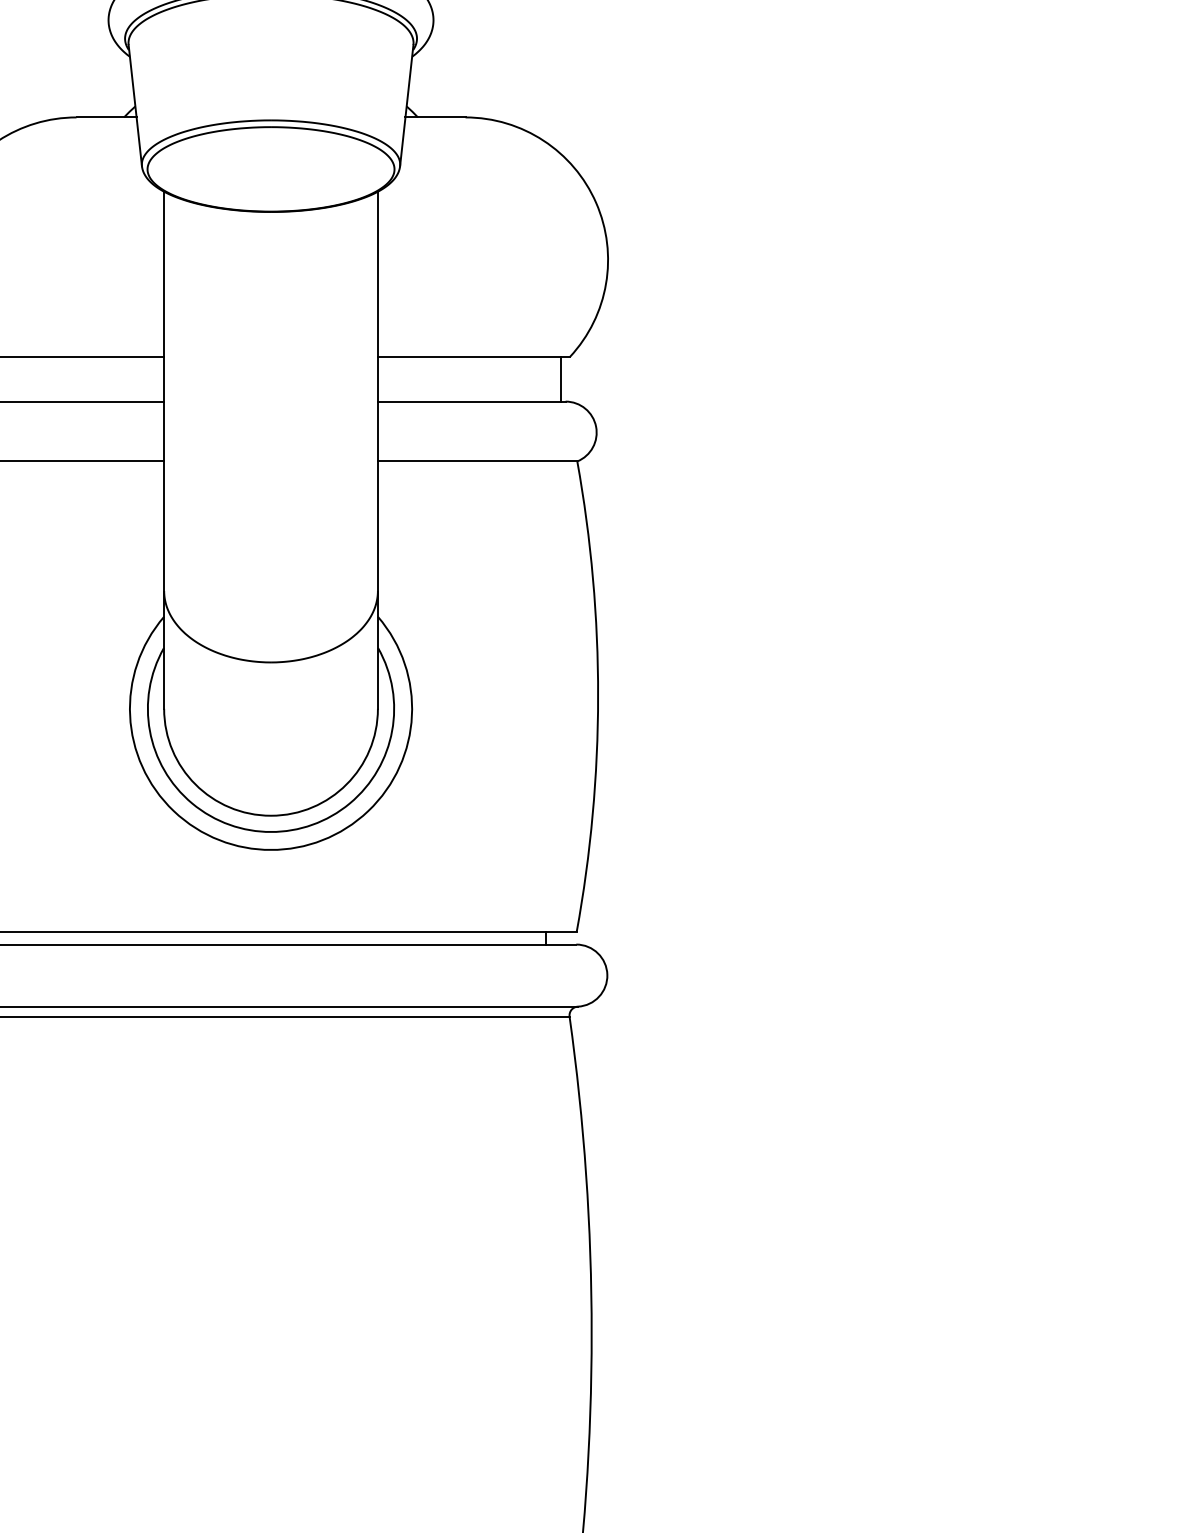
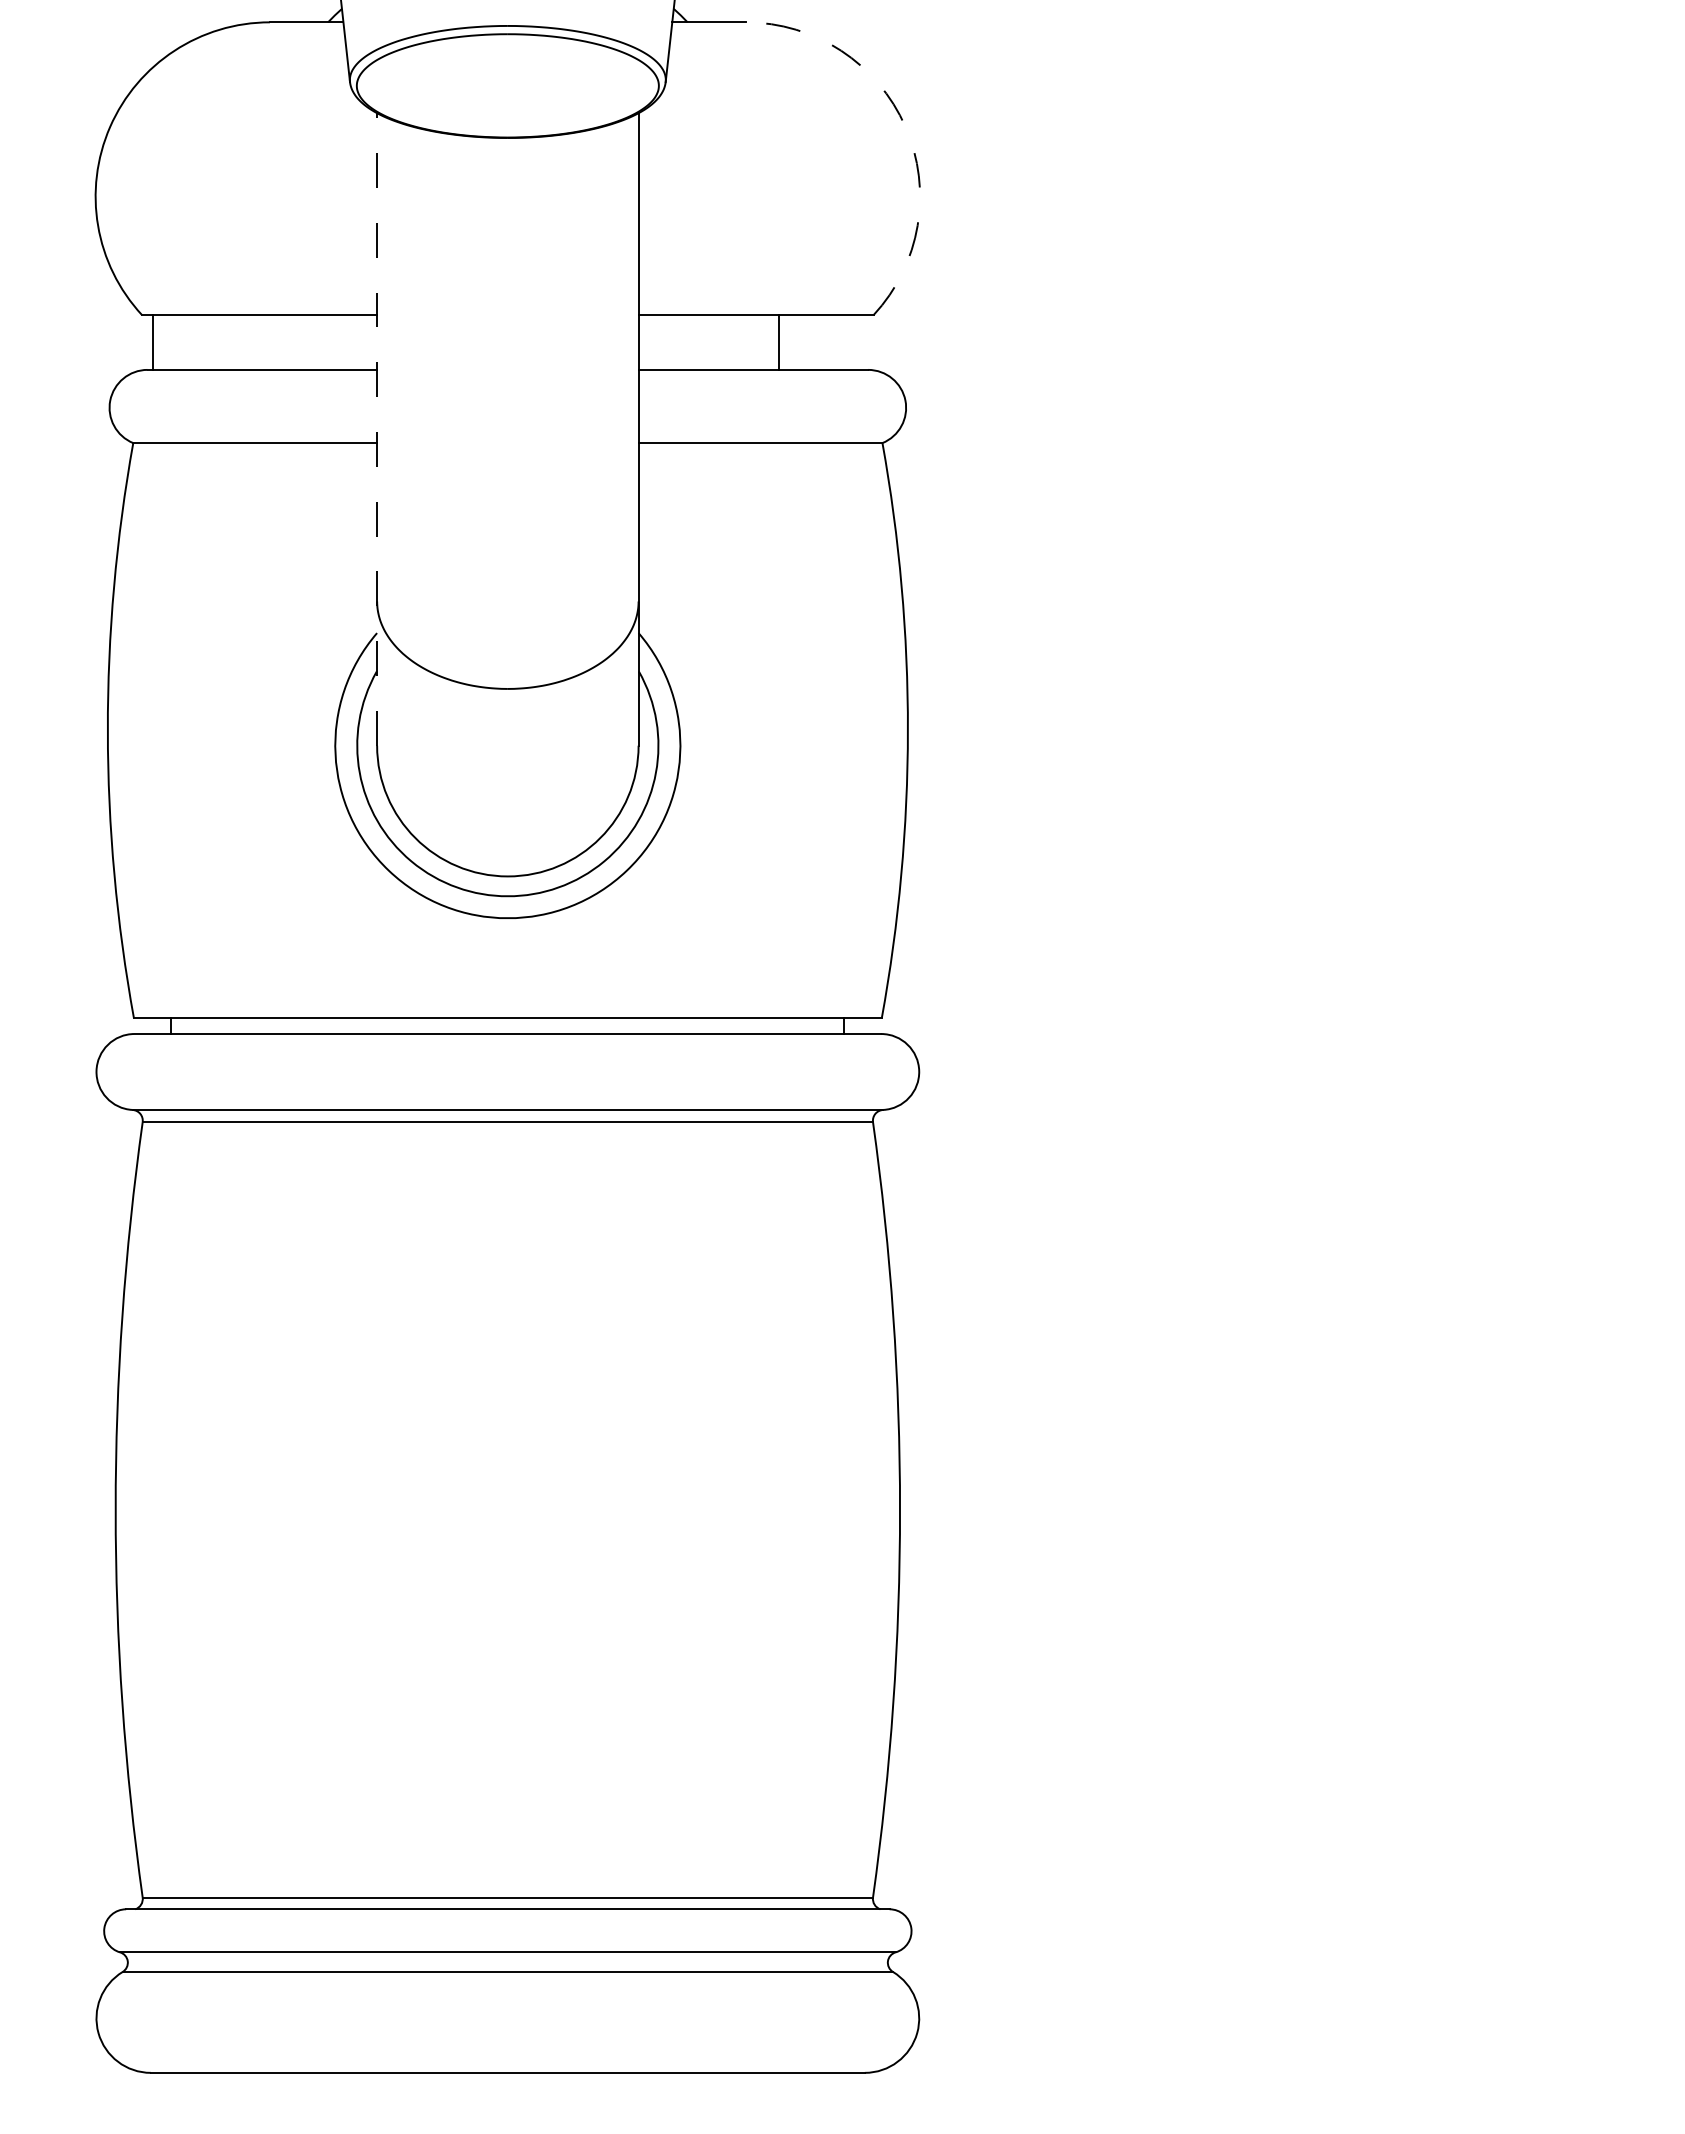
arc: (596, 202) -> (905, 126), solid -> dashed
line: (560, 379) -> (778, 342), moved
line: (164, 449) -> (377, 428), solid -> dashed

